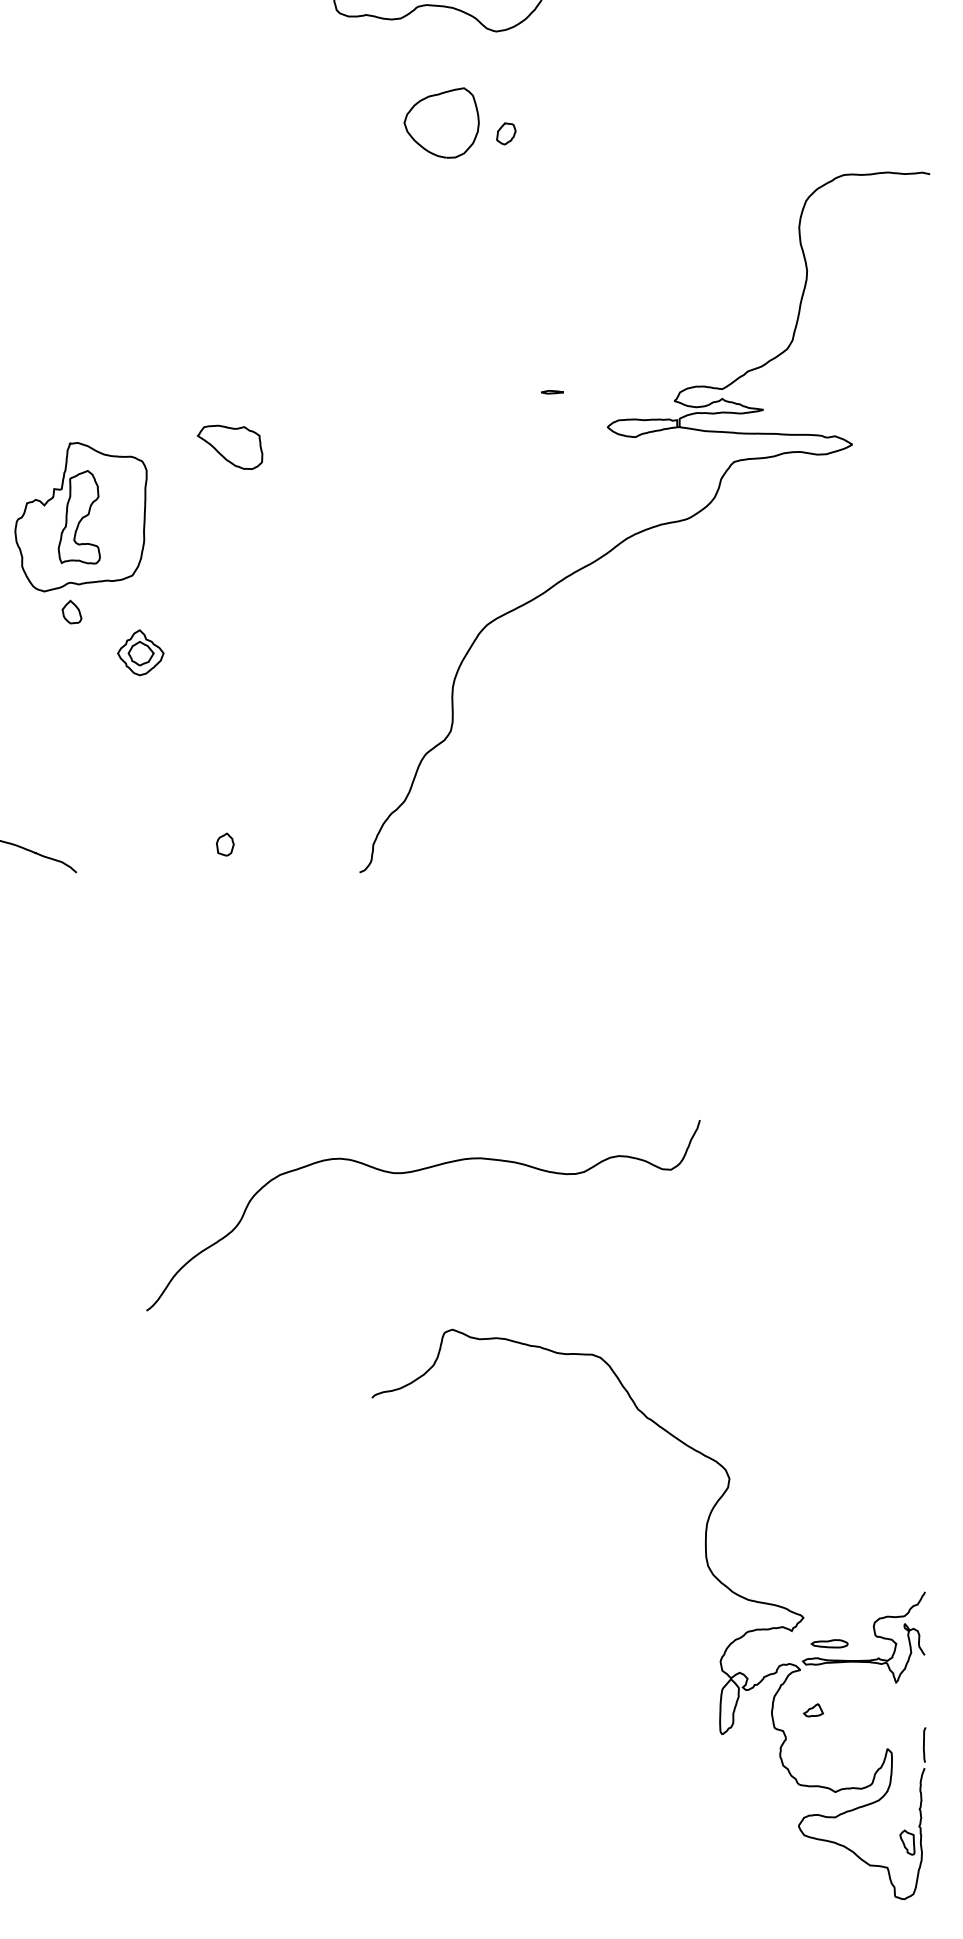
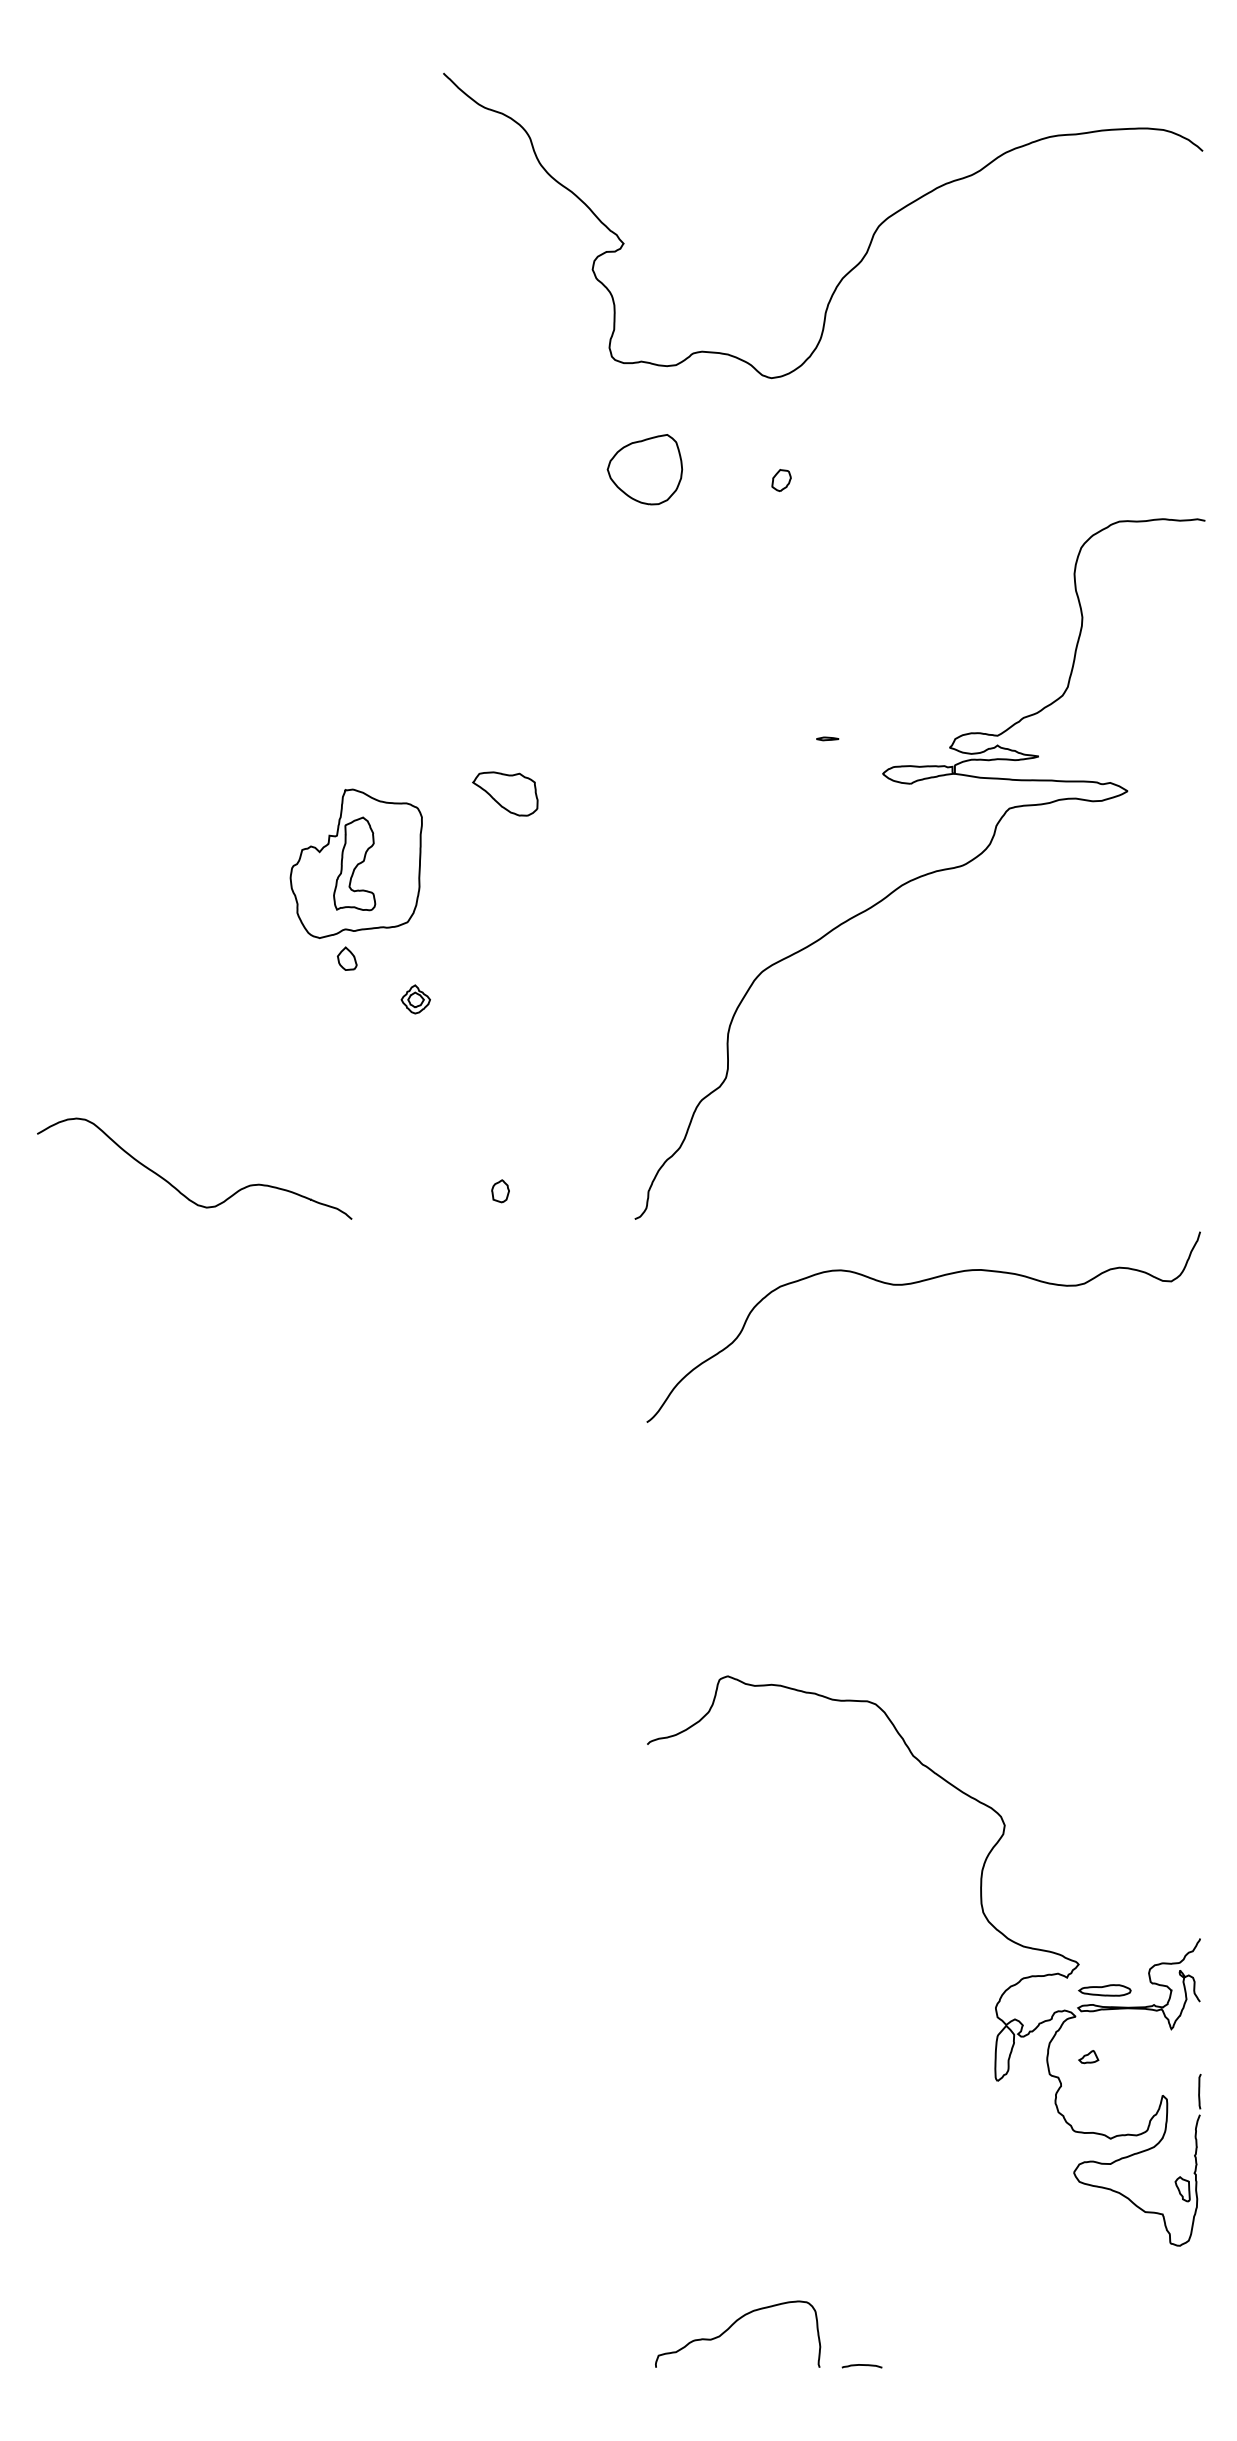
part: (441, 122) -> (644, 469), moved
part: (140, 652) -> (415, 999), size x0.62
curve: (417, 1171) -> (917, 1283), moved
part: (829, 1643) -> (1104, 1990), size x1.43

